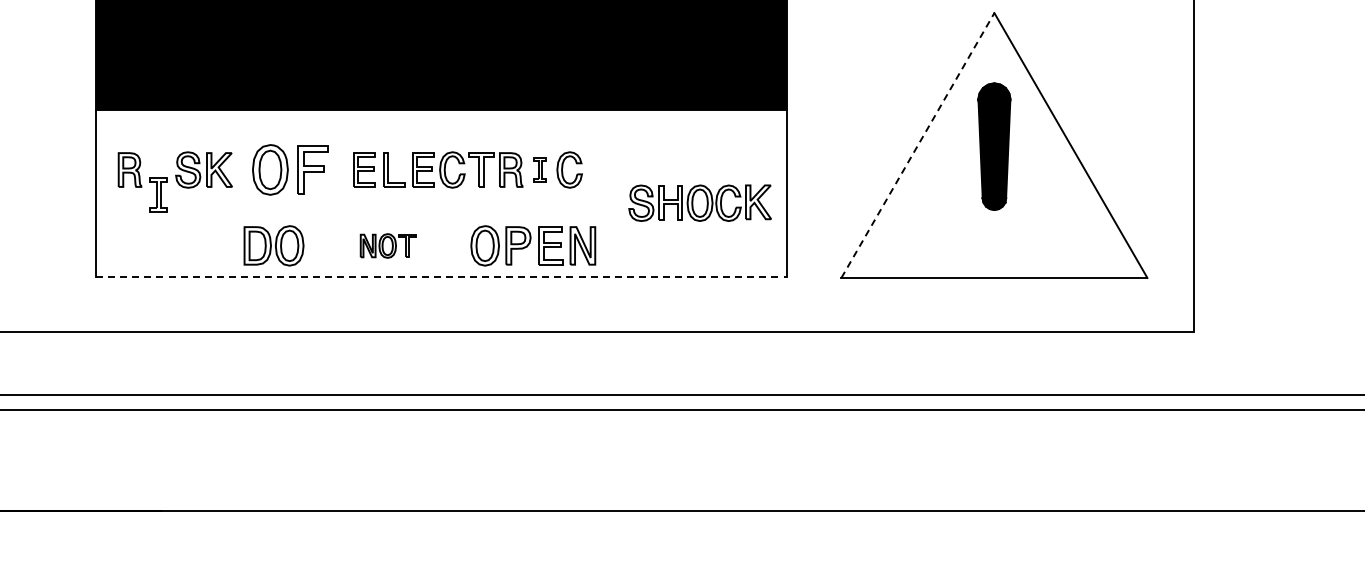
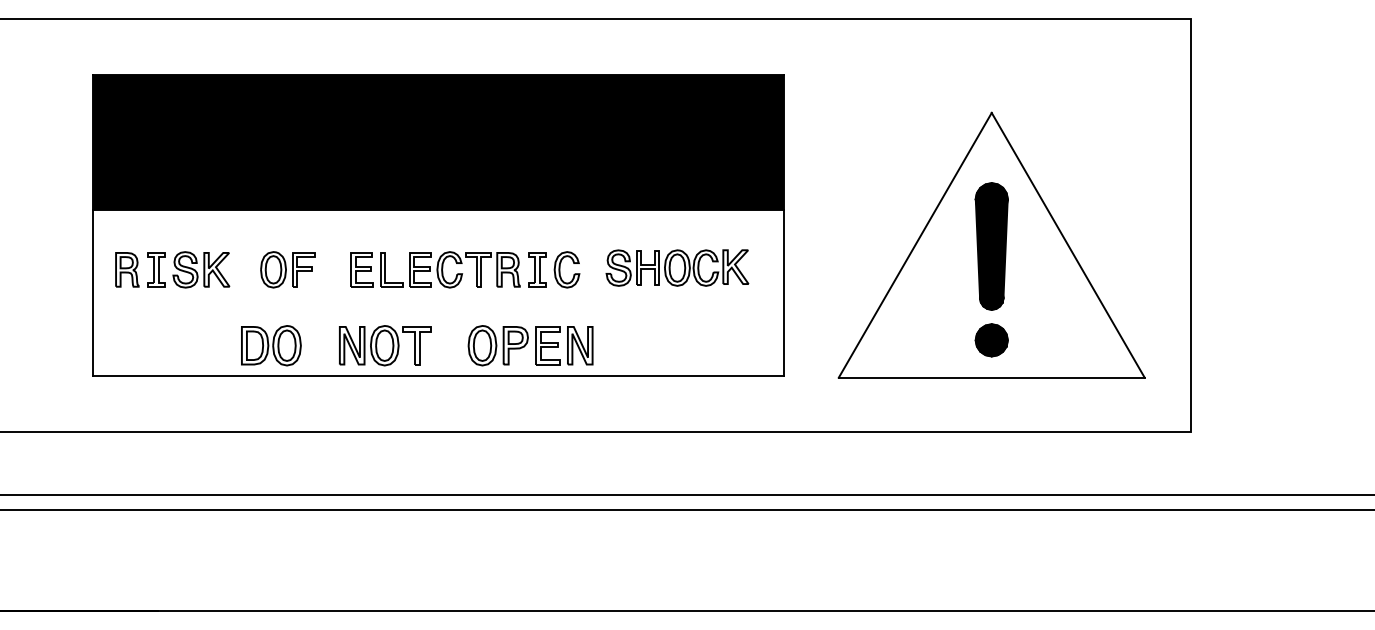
line: (918, 145) -> (915, 245), dashed -> solid
part: (290, 169) -> (287, 269), size x0.71
part: (540, 169) -> (537, 269), size x1.43
part: (159, 194) -> (156, 269), moved
part: (700, 202) -> (677, 267), moved
part: (994, 240) -> (991, 340), added
part: (388, 245) -> (385, 345), size x1.67
line: (442, 276) -> (439, 376), dashed -> solid

